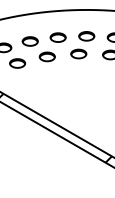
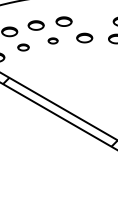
part: (86, 36) -> (92, 20), removed
part: (46, 56) -> (52, 40), size x0.6
part: (17, 63) -> (23, 47), size x0.7

